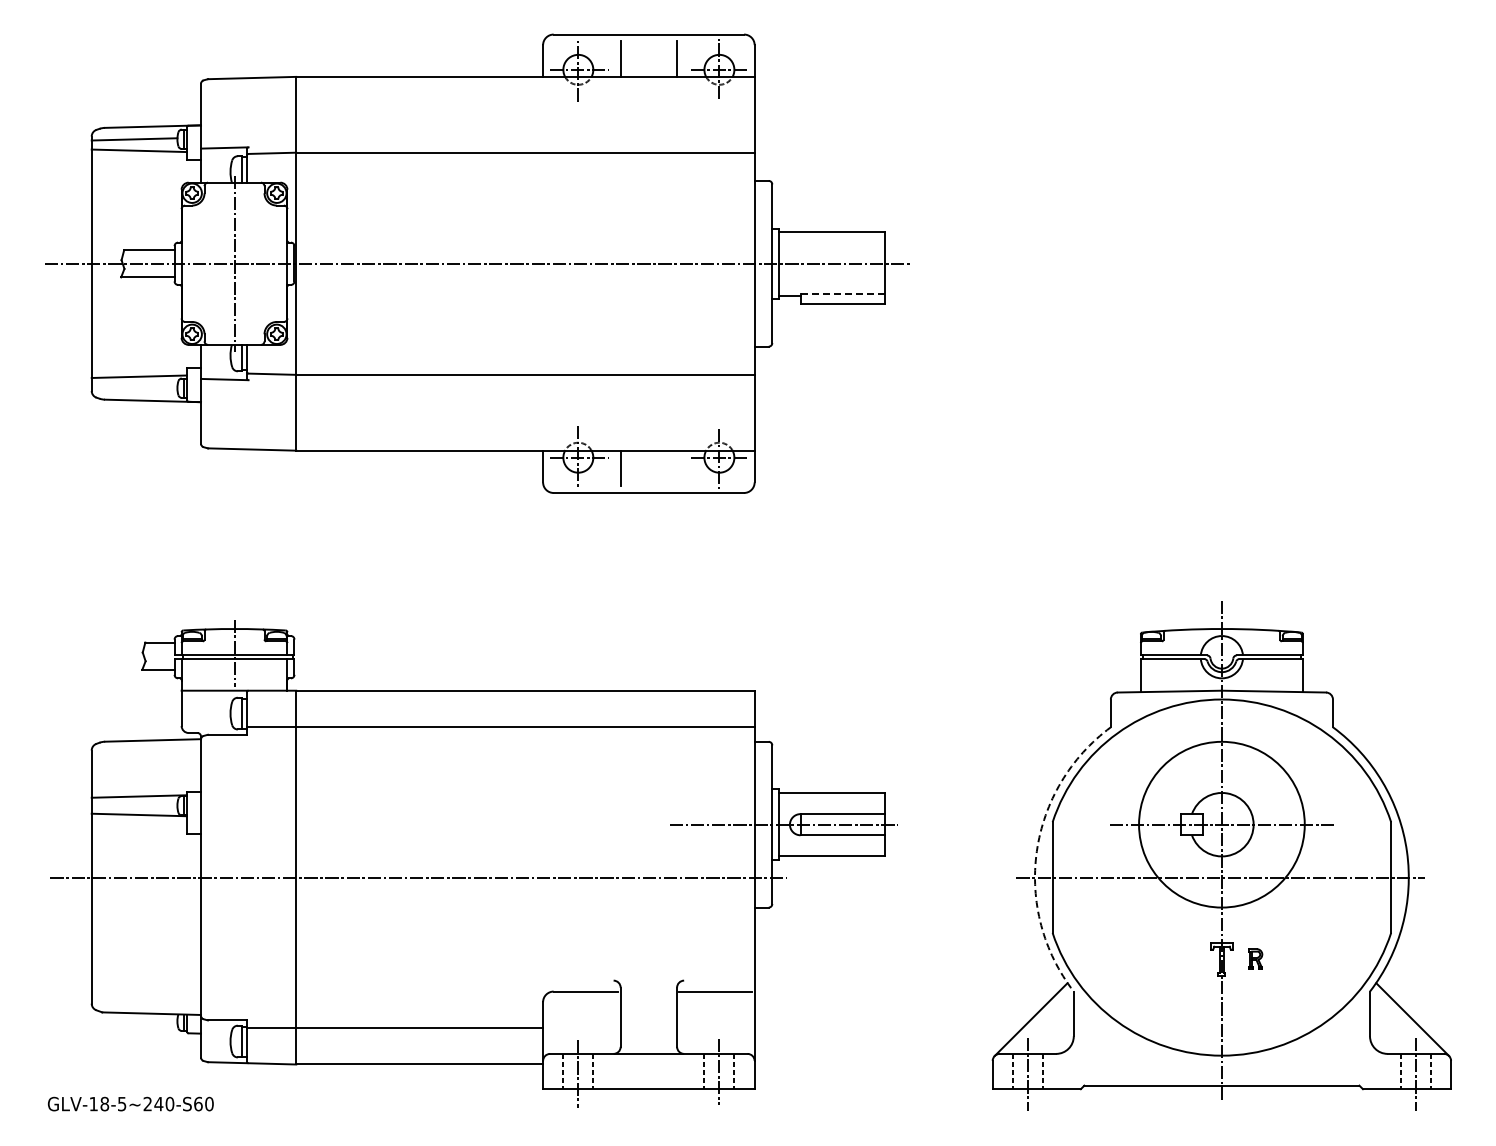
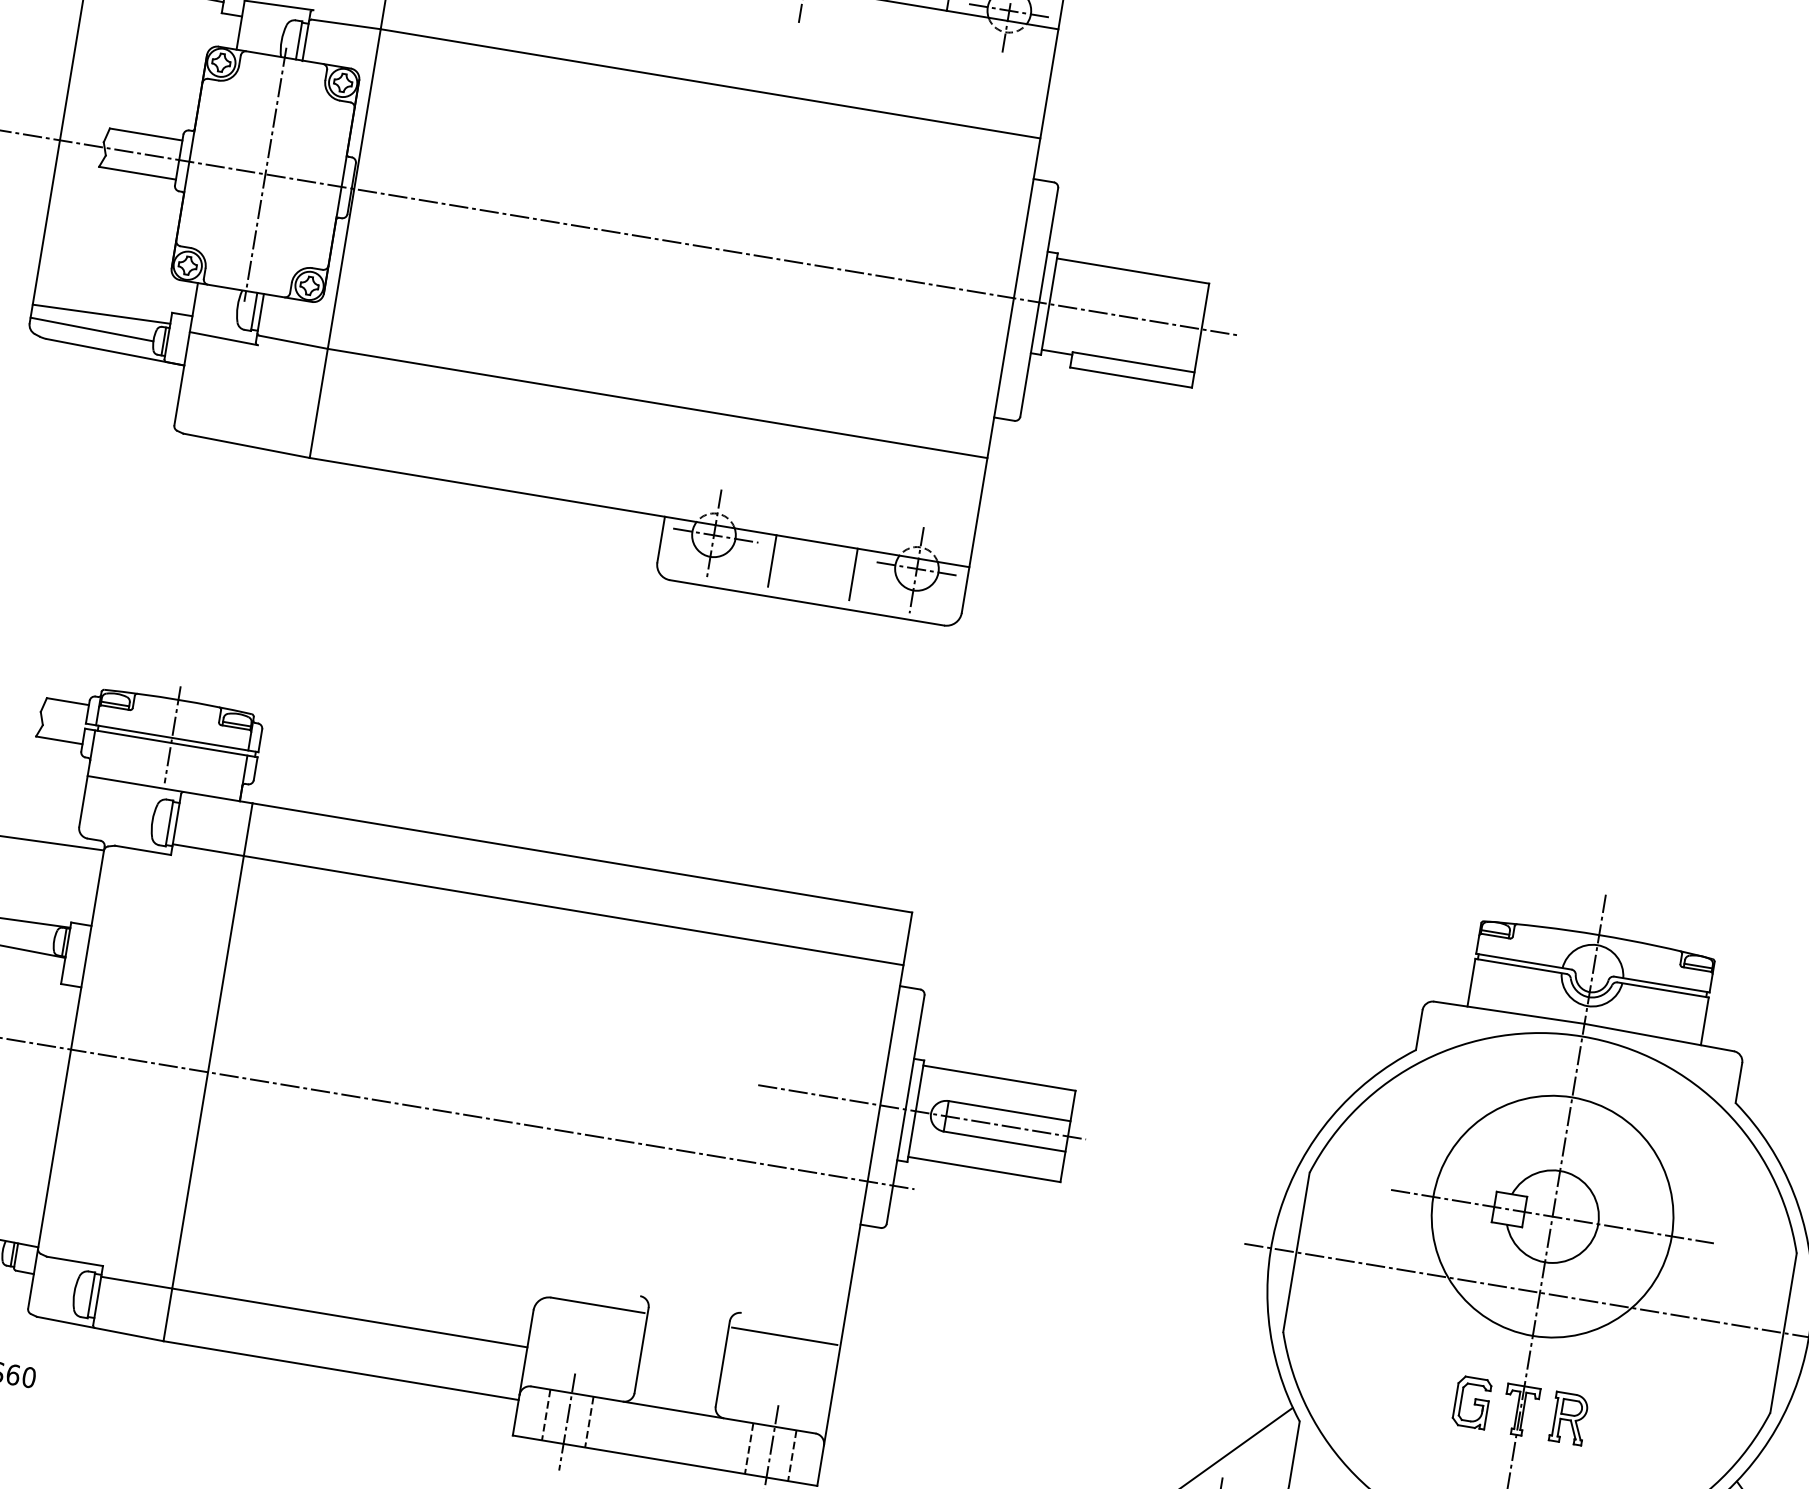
line: (843, 293) -> (1134, 362), dashed -> solid
line: (134, 388) -> (91, 329), added
line: (677, 468) -> (854, 574), added
arc: (1036, 851) -> (1279, 1211), dashed -> solid
part: (1255, 958) -> (1569, 1417), size x1.67
part: (1188, 959) -> (1472, 1402), added

